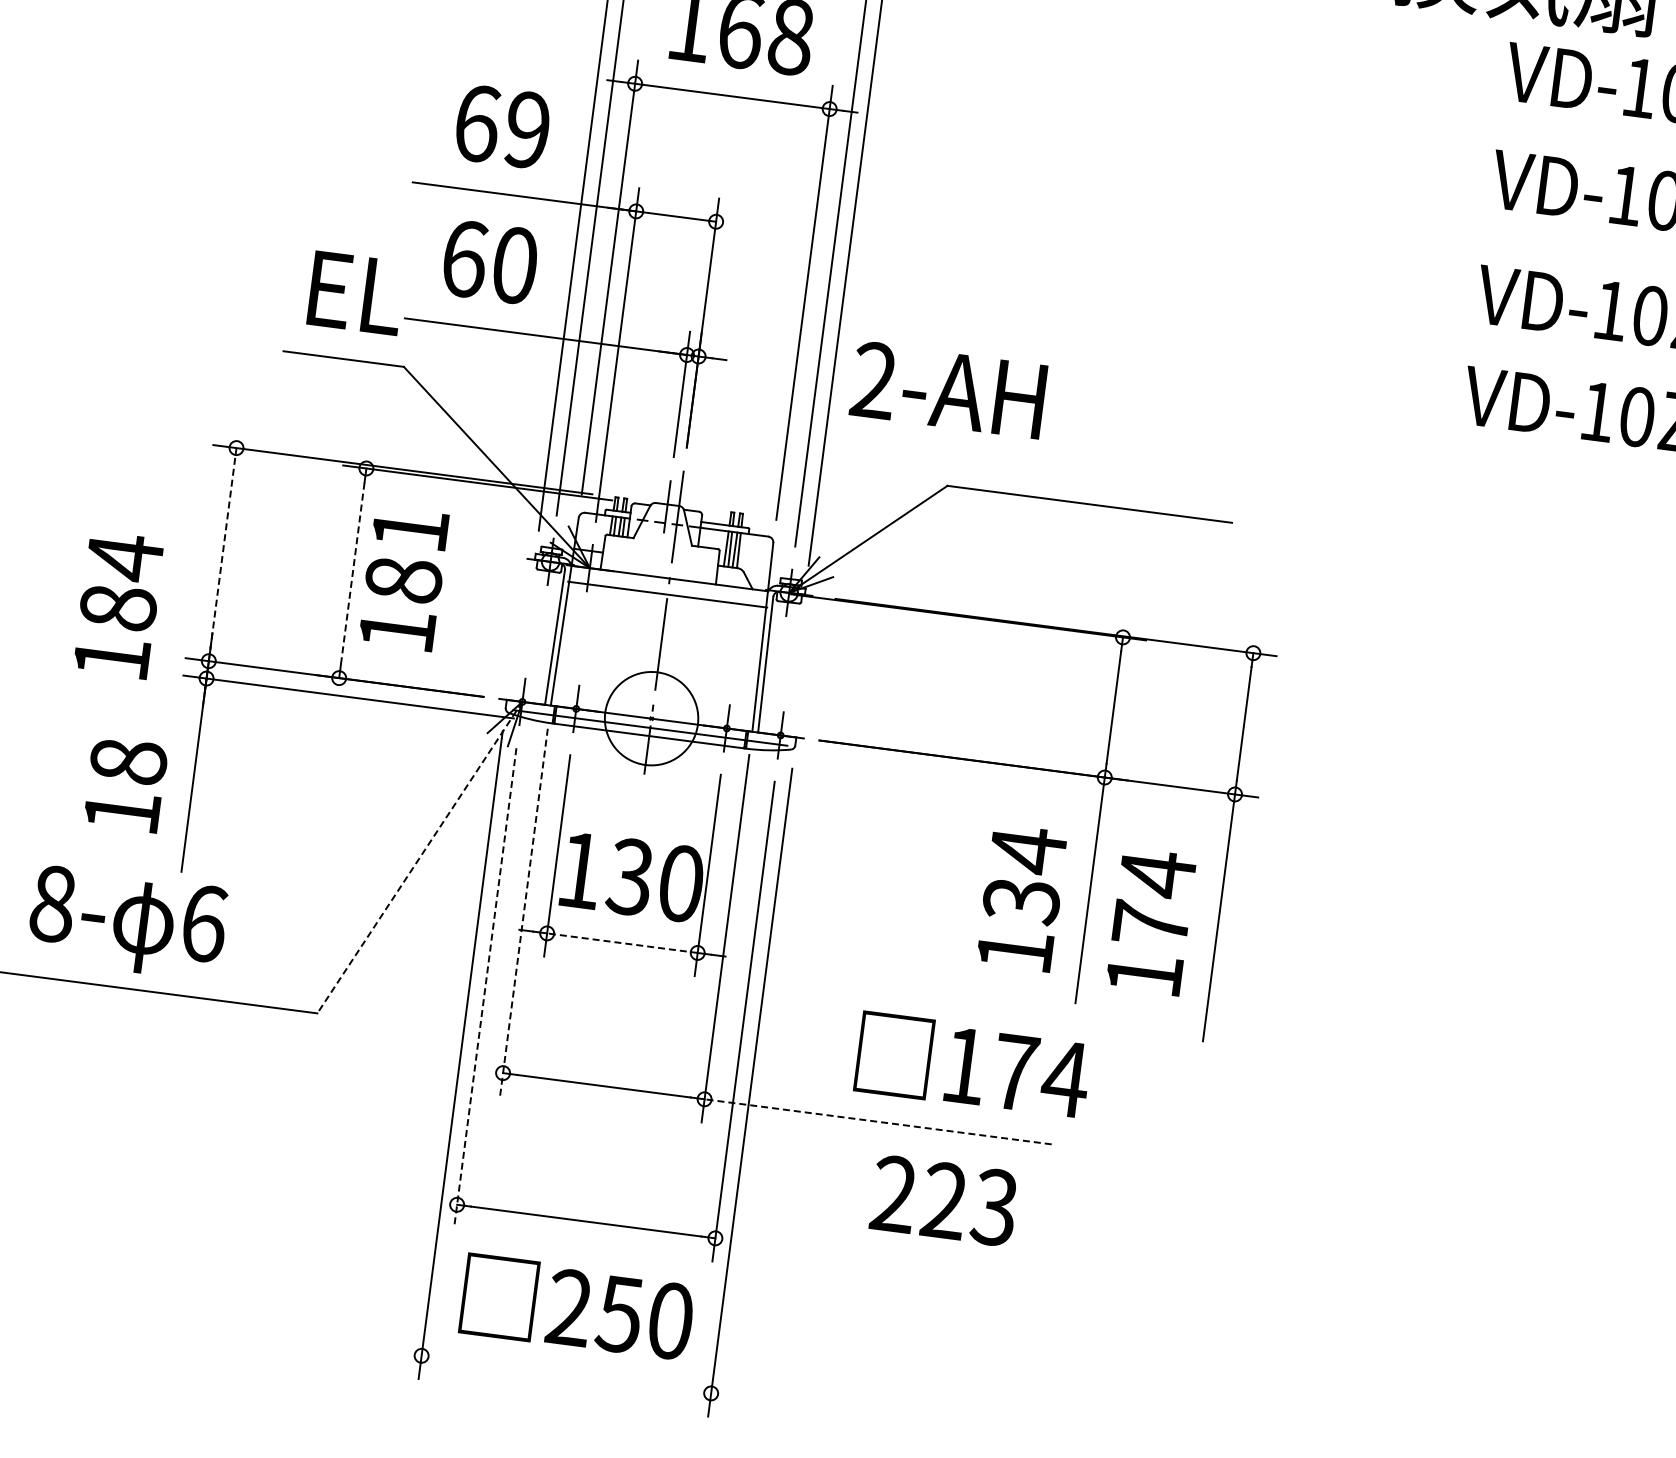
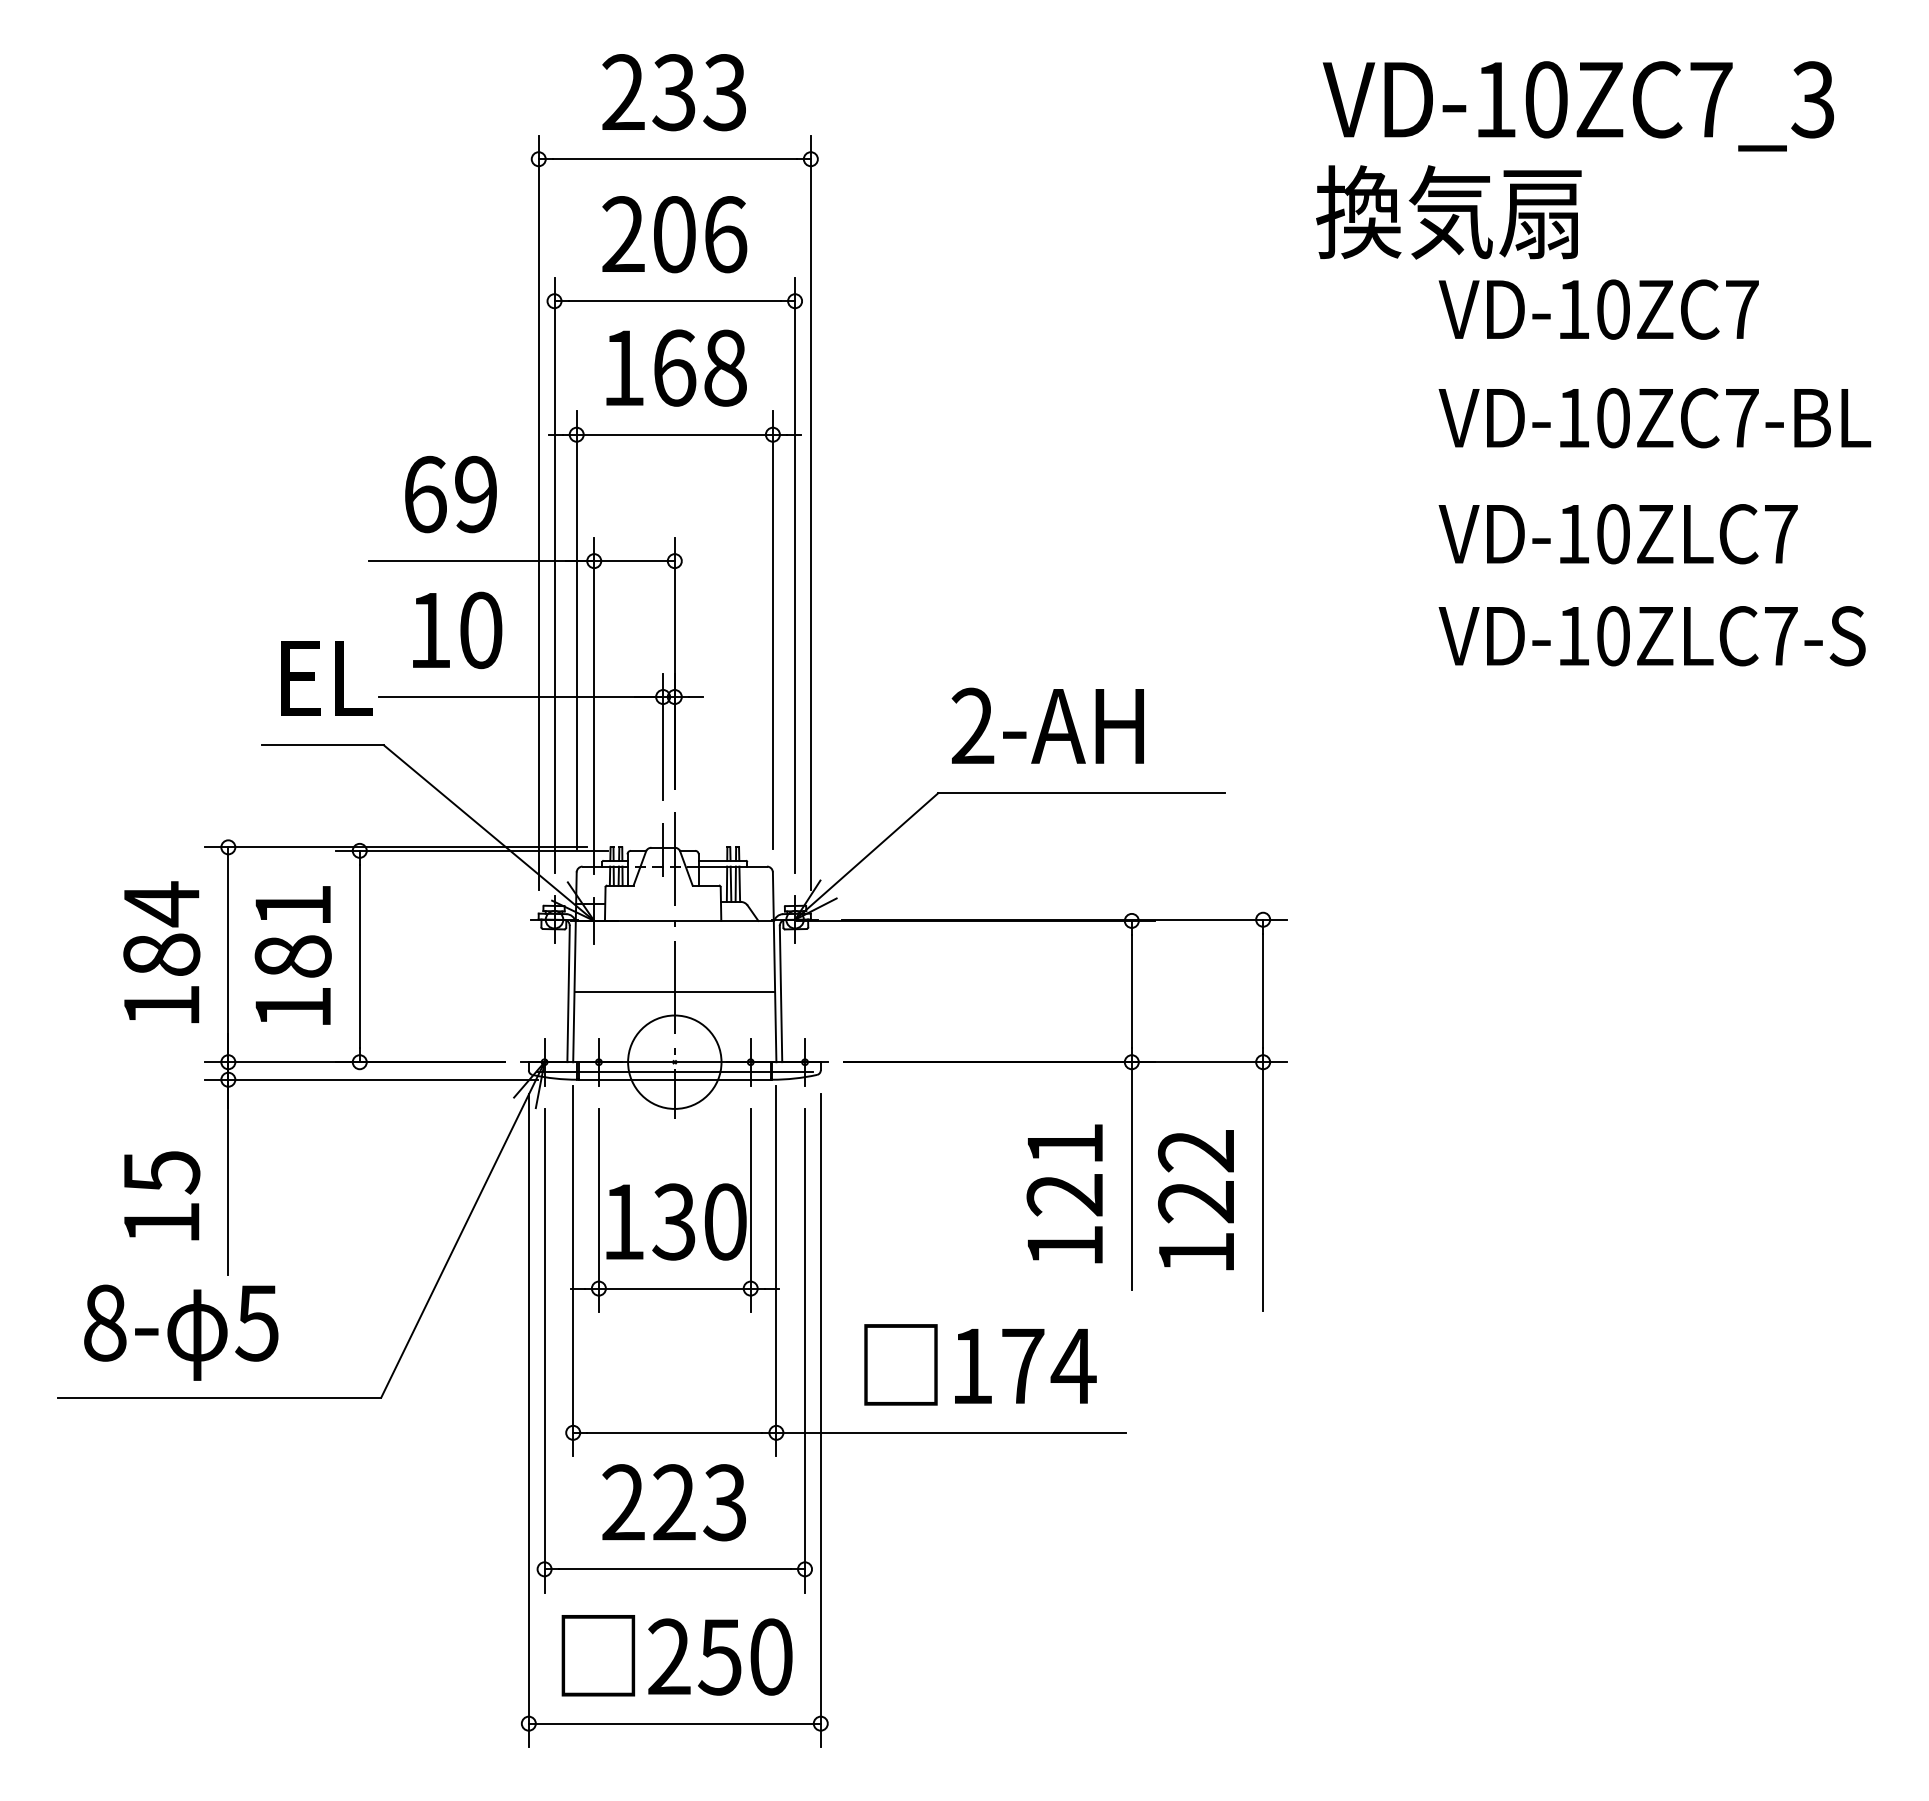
text: (464, 259) -> (430, 630), 60 -> 10
text: (948, 389) -> (1047, 725), moved
line: (222, 554) -> (228, 954), dashed -> solid
line: (352, 573) -> (359, 956), dashed -> solid
text: (403, 578) -> (292, 955), moved
line: (667, 594) -> (674, 992), moved
text: (118, 604) -> (161, 951), moved
text: (128, 761) -> (161, 1172), 18 -> 15
line: (419, 858) -> (462, 1230), dashed -> solid
text: (1025, 875) -> (1065, 1169), 134 -> 121
text: (1153, 898) -> (1195, 1175), 174 -> 122
line: (524, 913) -> (573, 1271), dashed -> solid
text: (204, 923) -> (257, 1322), 6 -> 5
line: (622, 943) -> (674, 1288), dashed -> solid
line: (485, 987) -> (544, 1350), dashed -> solid
text: (973, 1065) -> (980, 1364), moved
line: (878, 1121) -> (951, 1432), dashed -> solid
text: (943, 1200) -> (673, 1502), moved
line: (566, 1374) -> (674, 1723), added

